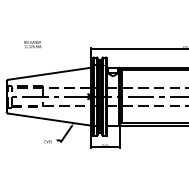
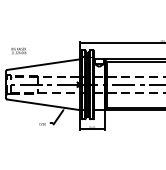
text: (32, 43) -> (18, 50), moved

